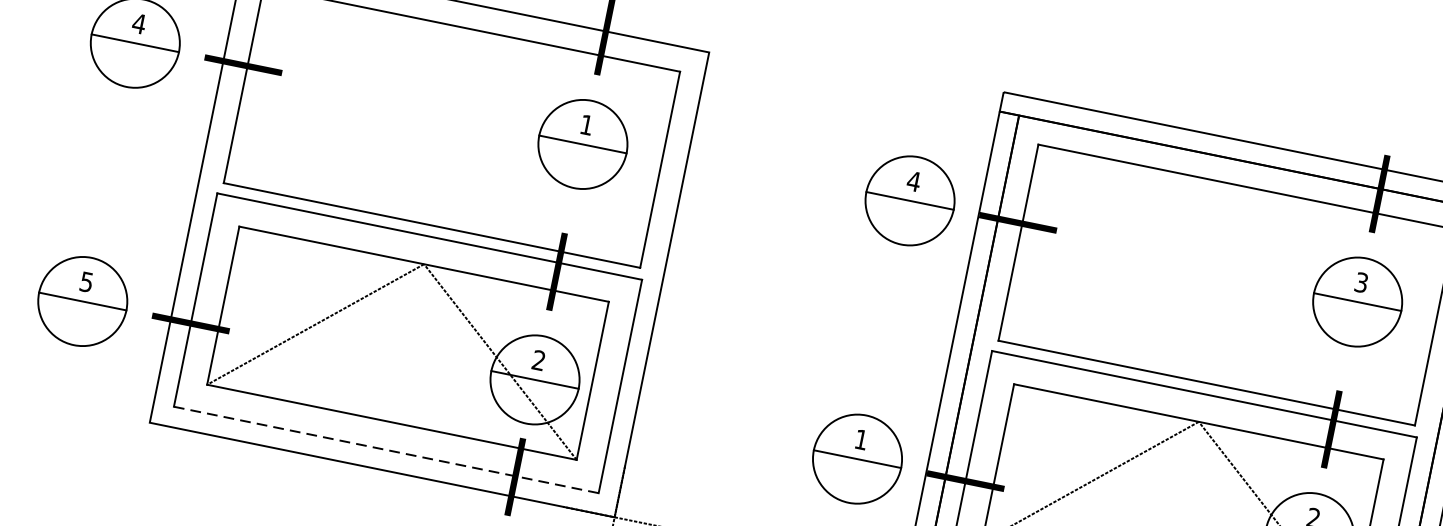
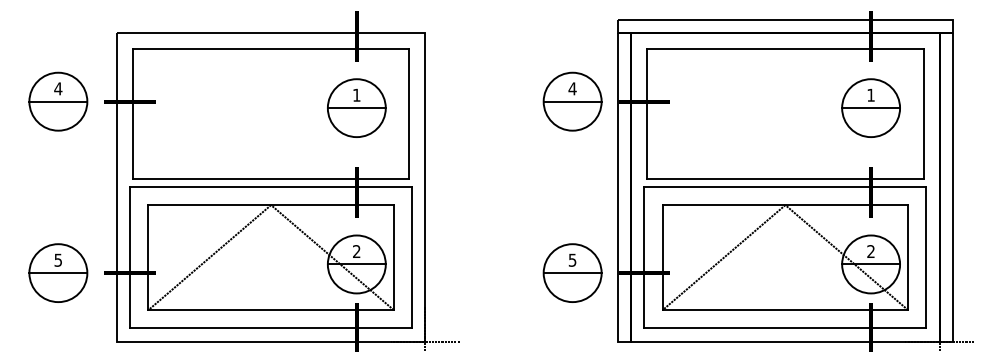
text: (1360, 281) -> (870, 94), 3 -> 1
text: (861, 438) -> (572, 259), 1 -> 5
line: (386, 450) -> (271, 328), dashed -> solid

